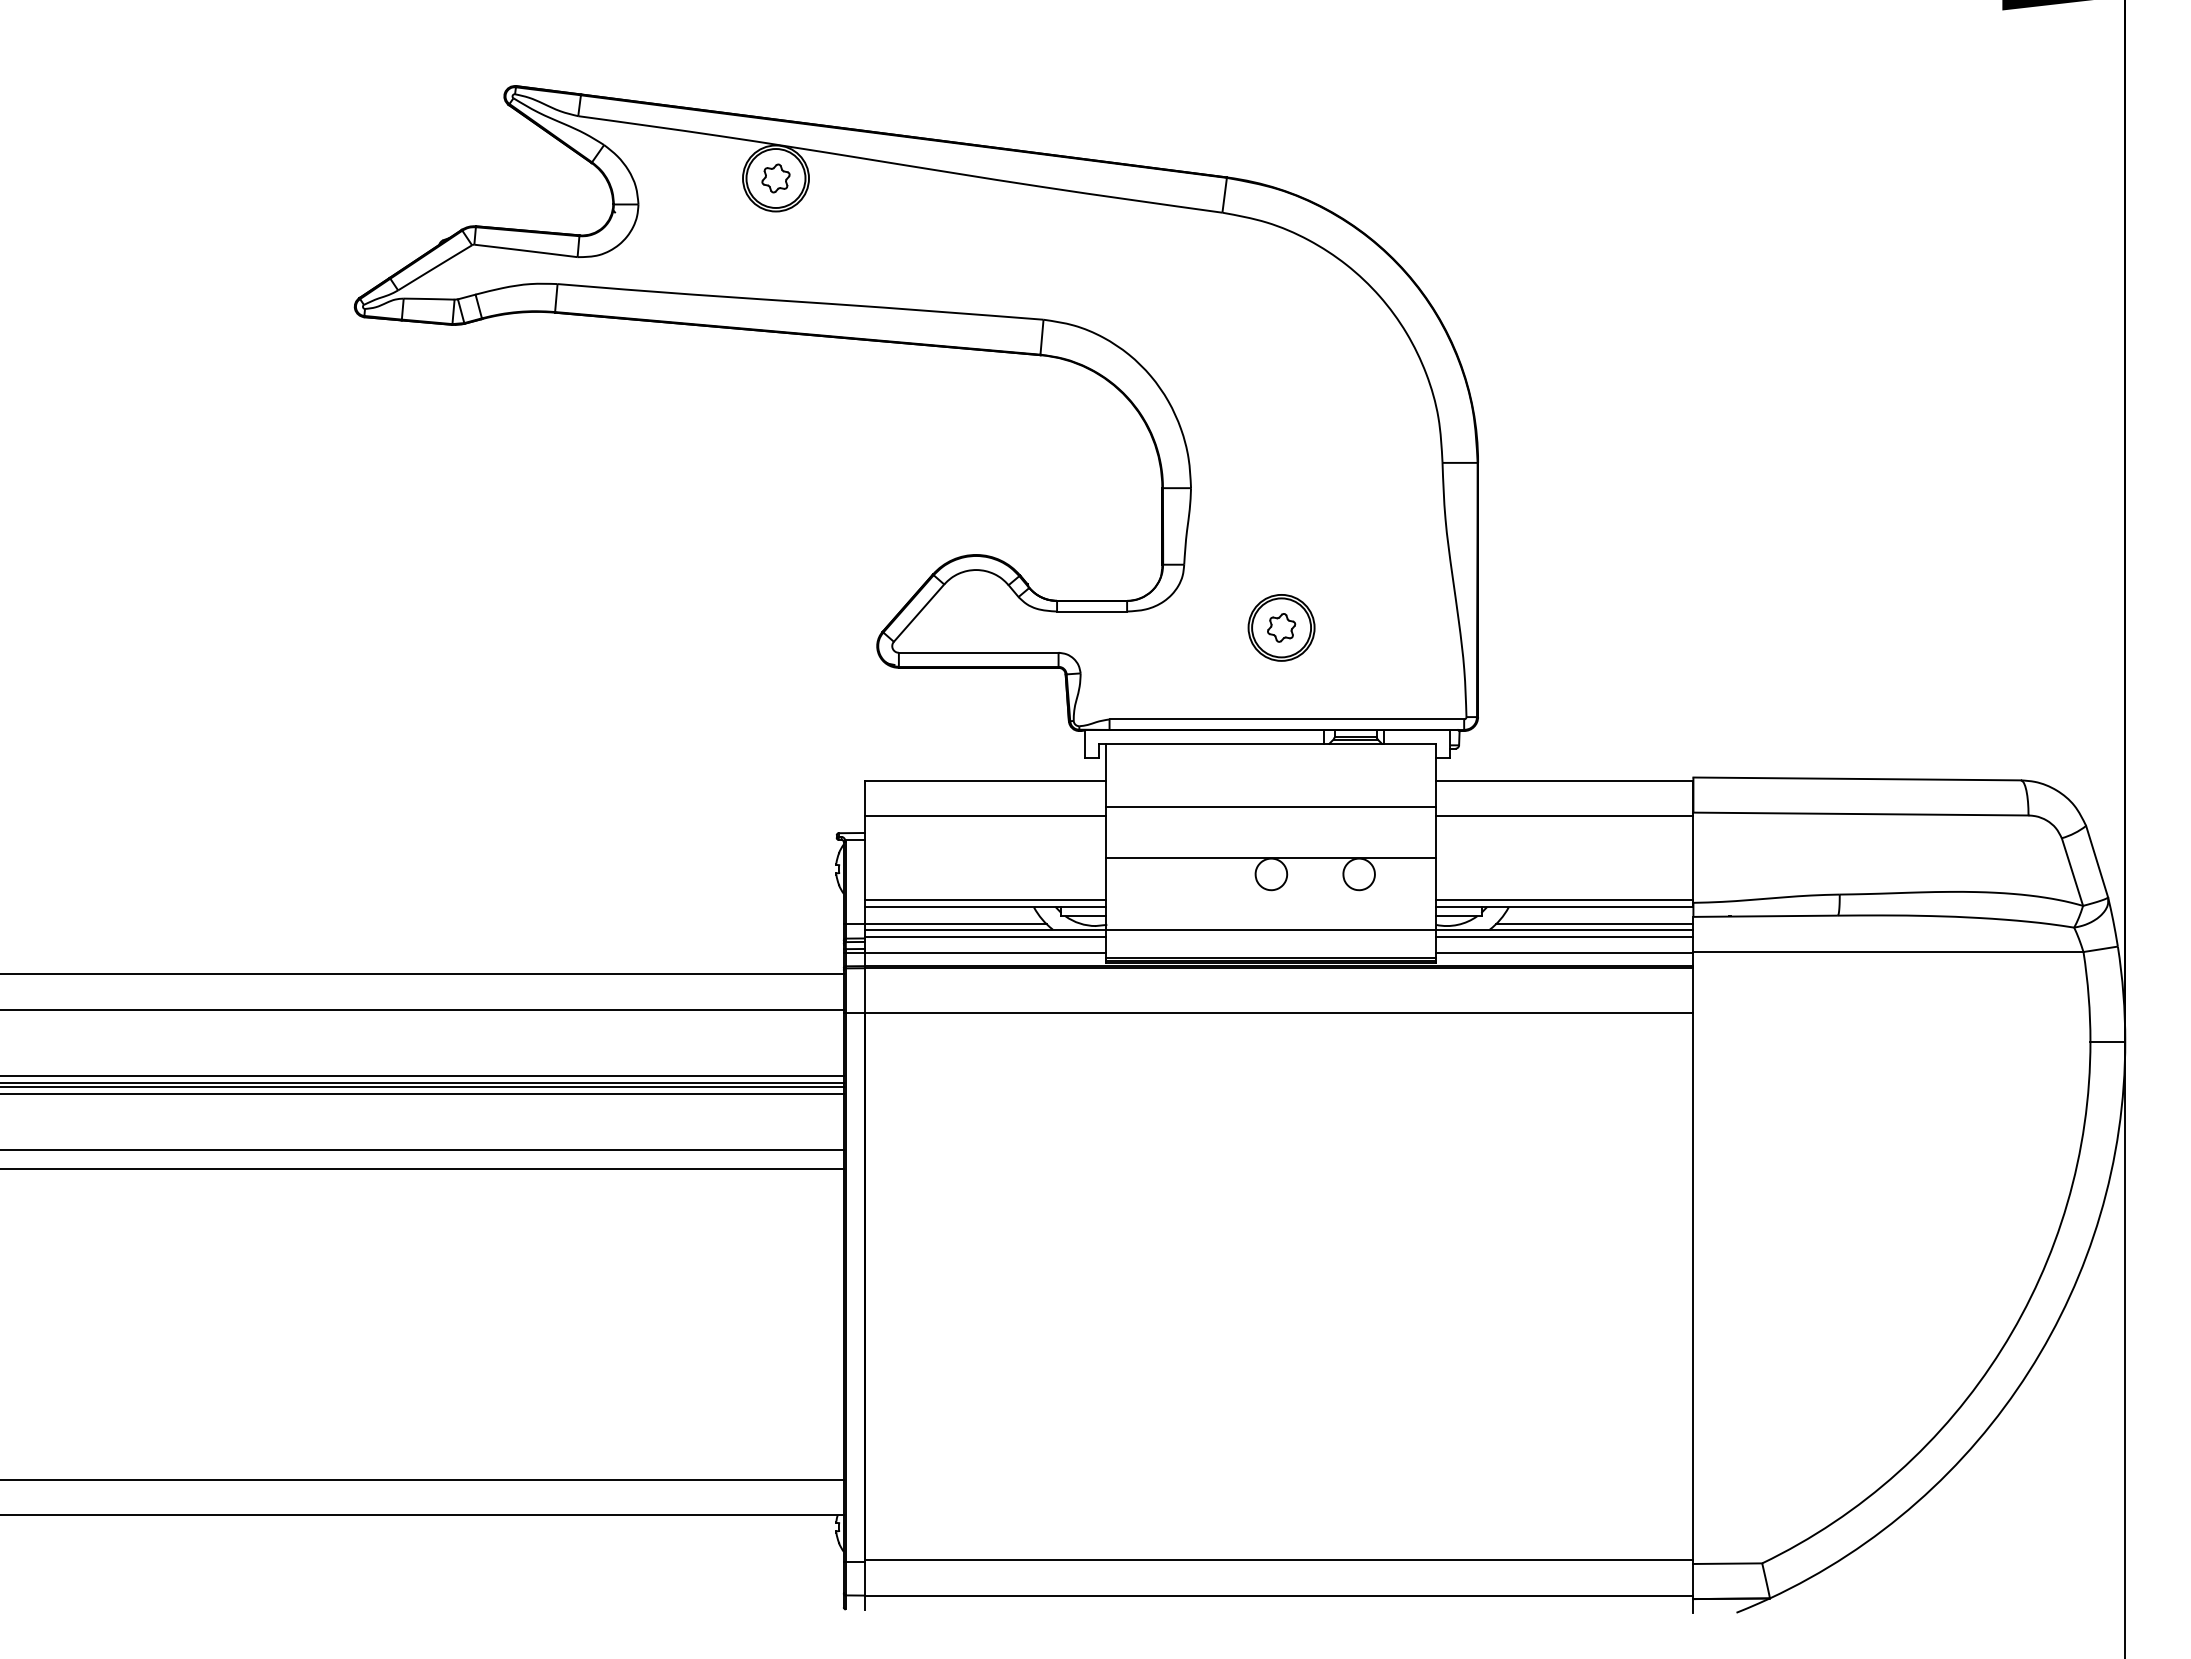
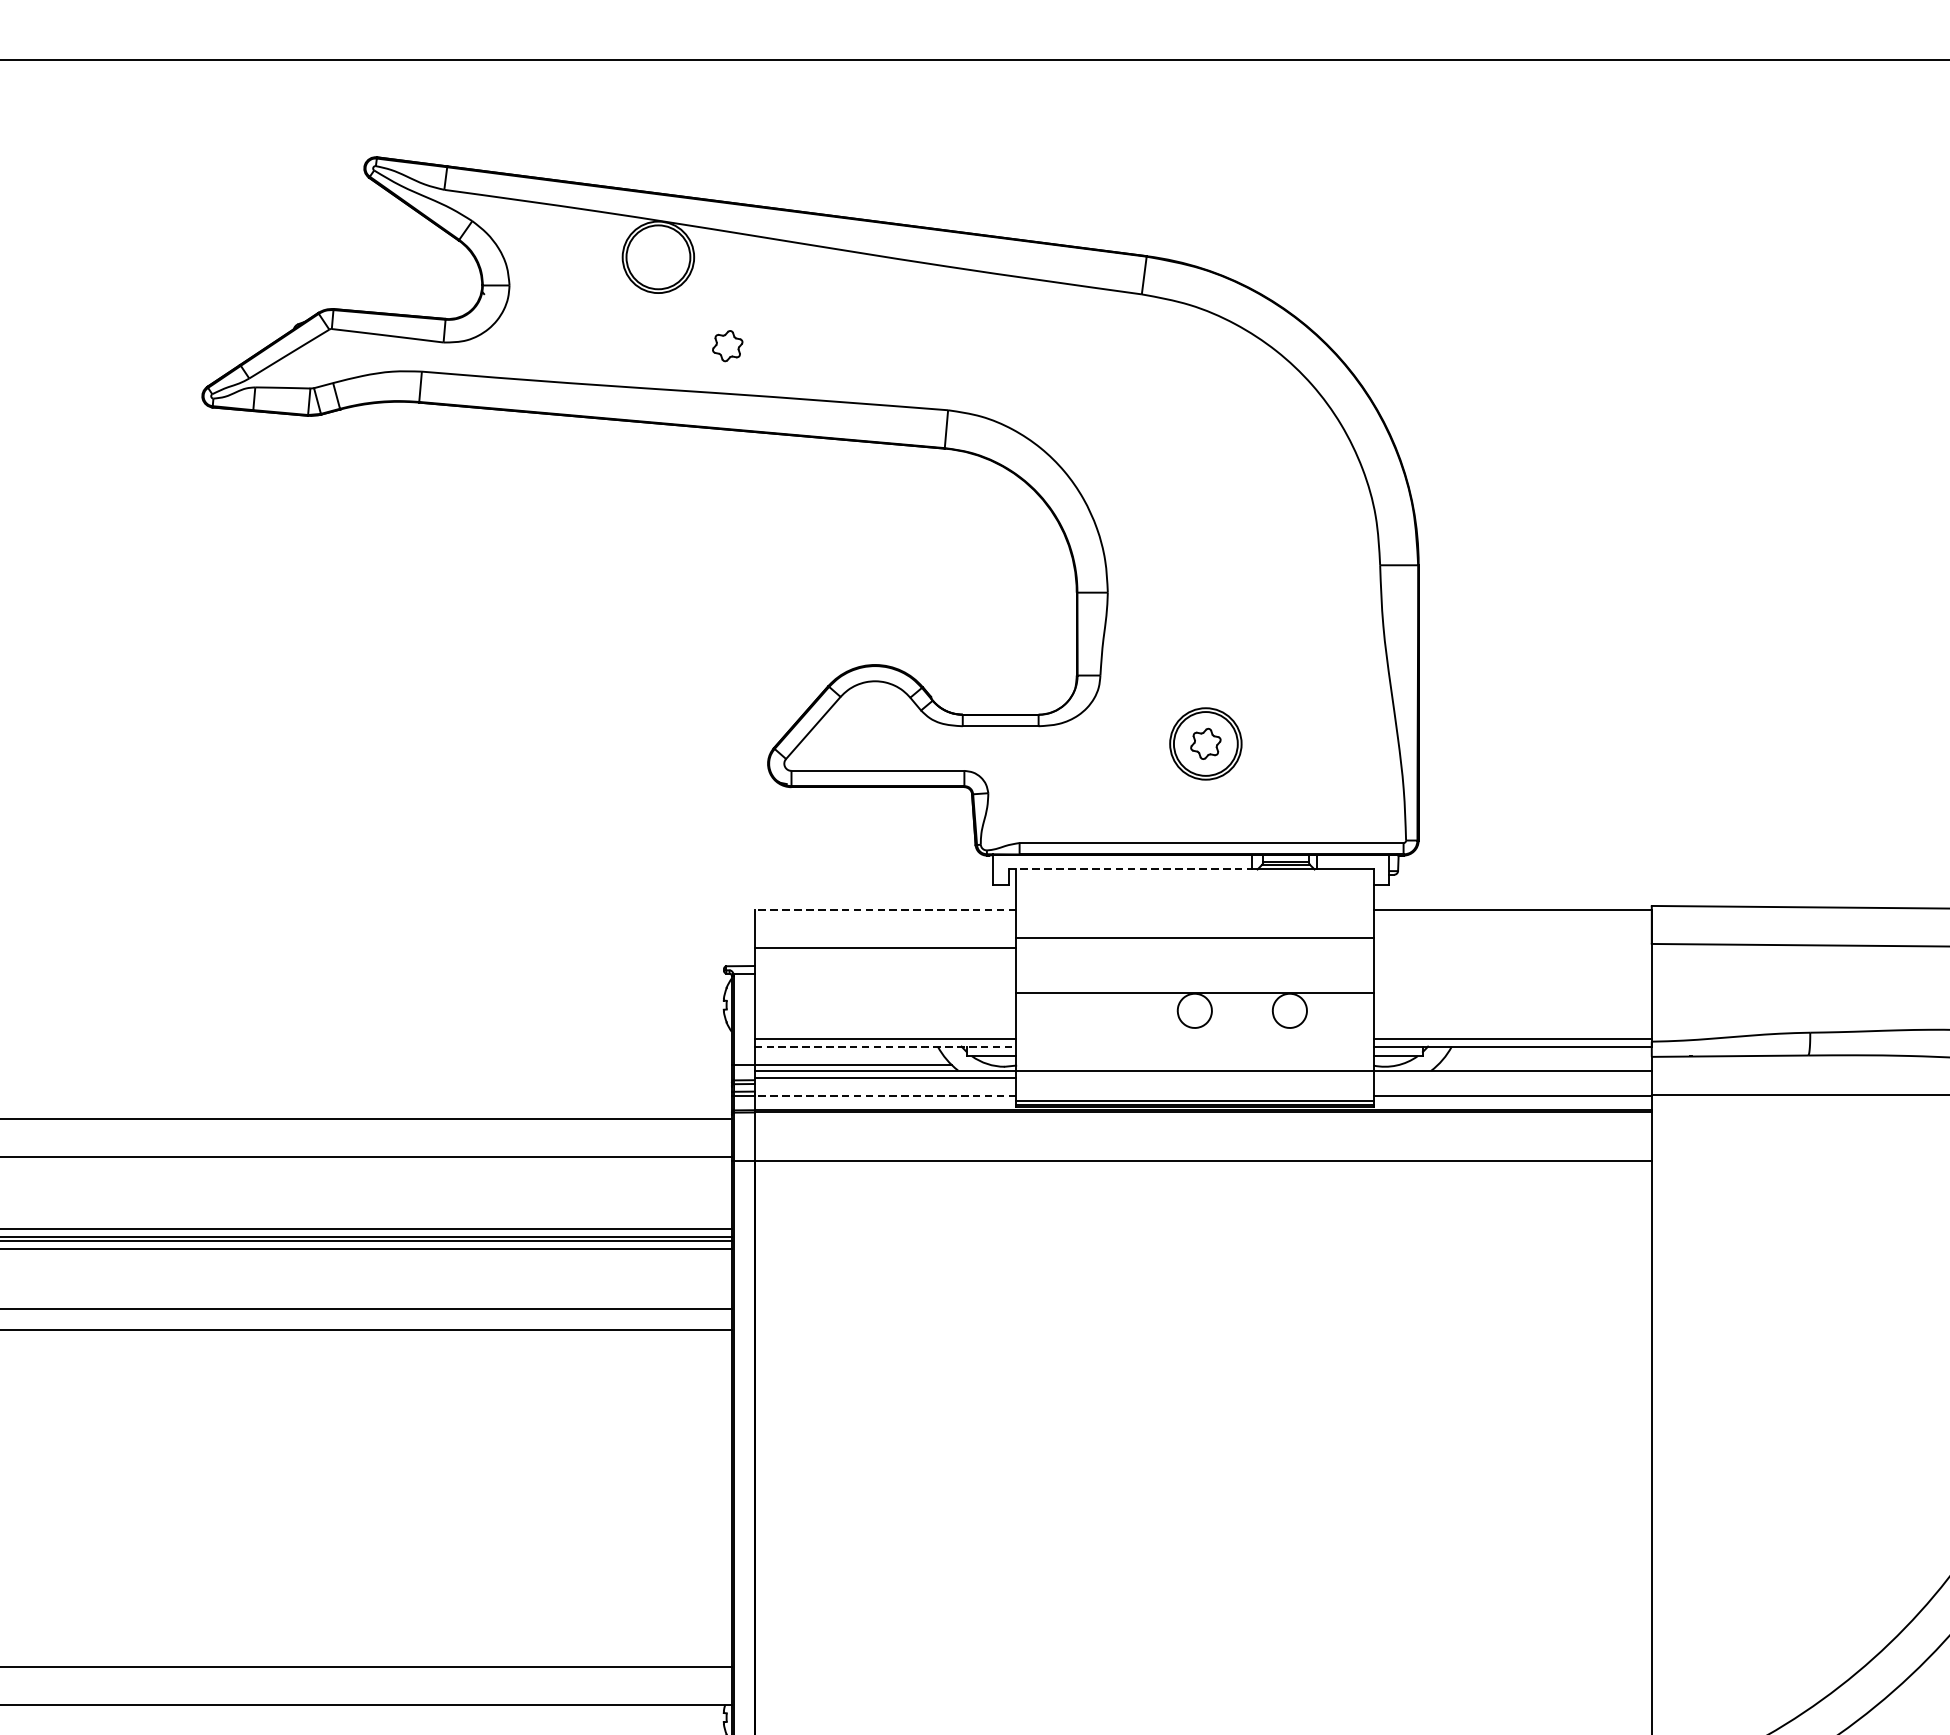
part: (775, 178) -> (727, 346), moved
line: (1212, 743) -> (1131, 869), solid -> dashed
line: (985, 781) -> (885, 910), solid -> dashed
line: (1564, 816) -> (1512, 948), removed
line: (985, 907) -> (885, 1046), solid -> dashed
line: (1594, 924) -> (1544, 1065), removed
line: (1564, 936) -> (1512, 1078), removed
line: (985, 953) -> (885, 1096), solid -> dashed

